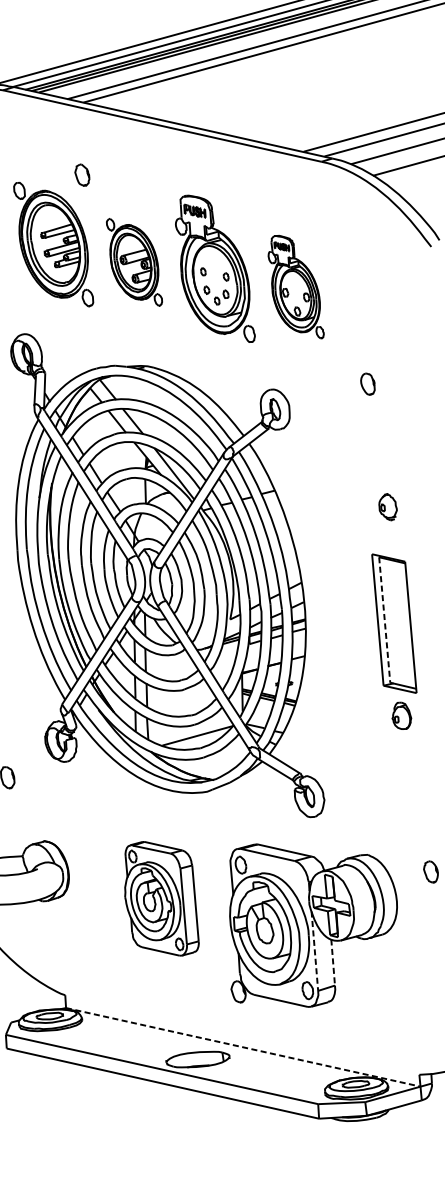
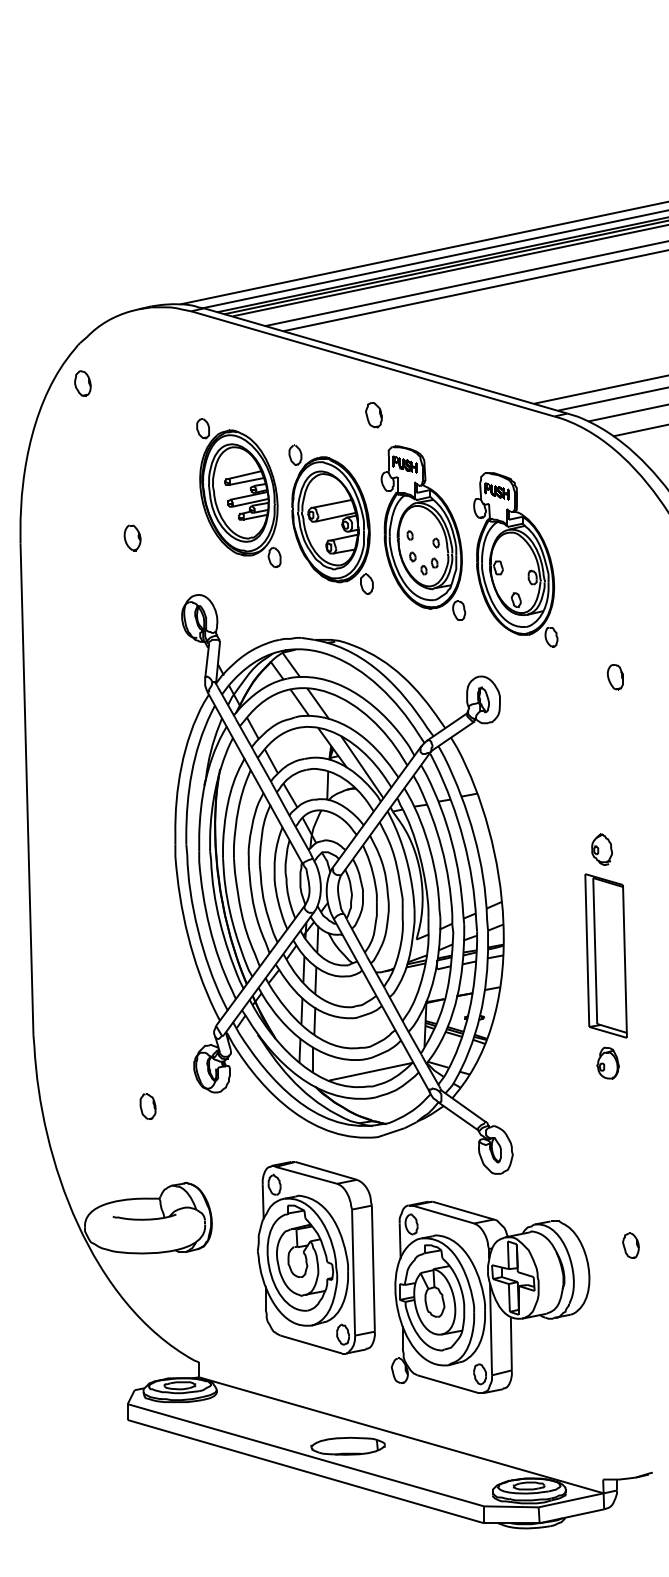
part: (81, 175) -> (373, 415), moved
part: (133, 262) -> (330, 519), size x1.43
part: (295, 286) -> (515, 559), size x1.43
part: (367, 384) -> (615, 677), moved
part: (387, 506) -> (601, 849), moved
line: (384, 620) -> (595, 951), dashed -> solid
part: (160, 898) -> (316, 1257), size x1.43
line: (315, 951) -> (491, 1329), dashed -> solid
line: (333, 962) -> (511, 1343), dashed -> solid
line: (243, 1047) -> (401, 1435), dashed -> solid

